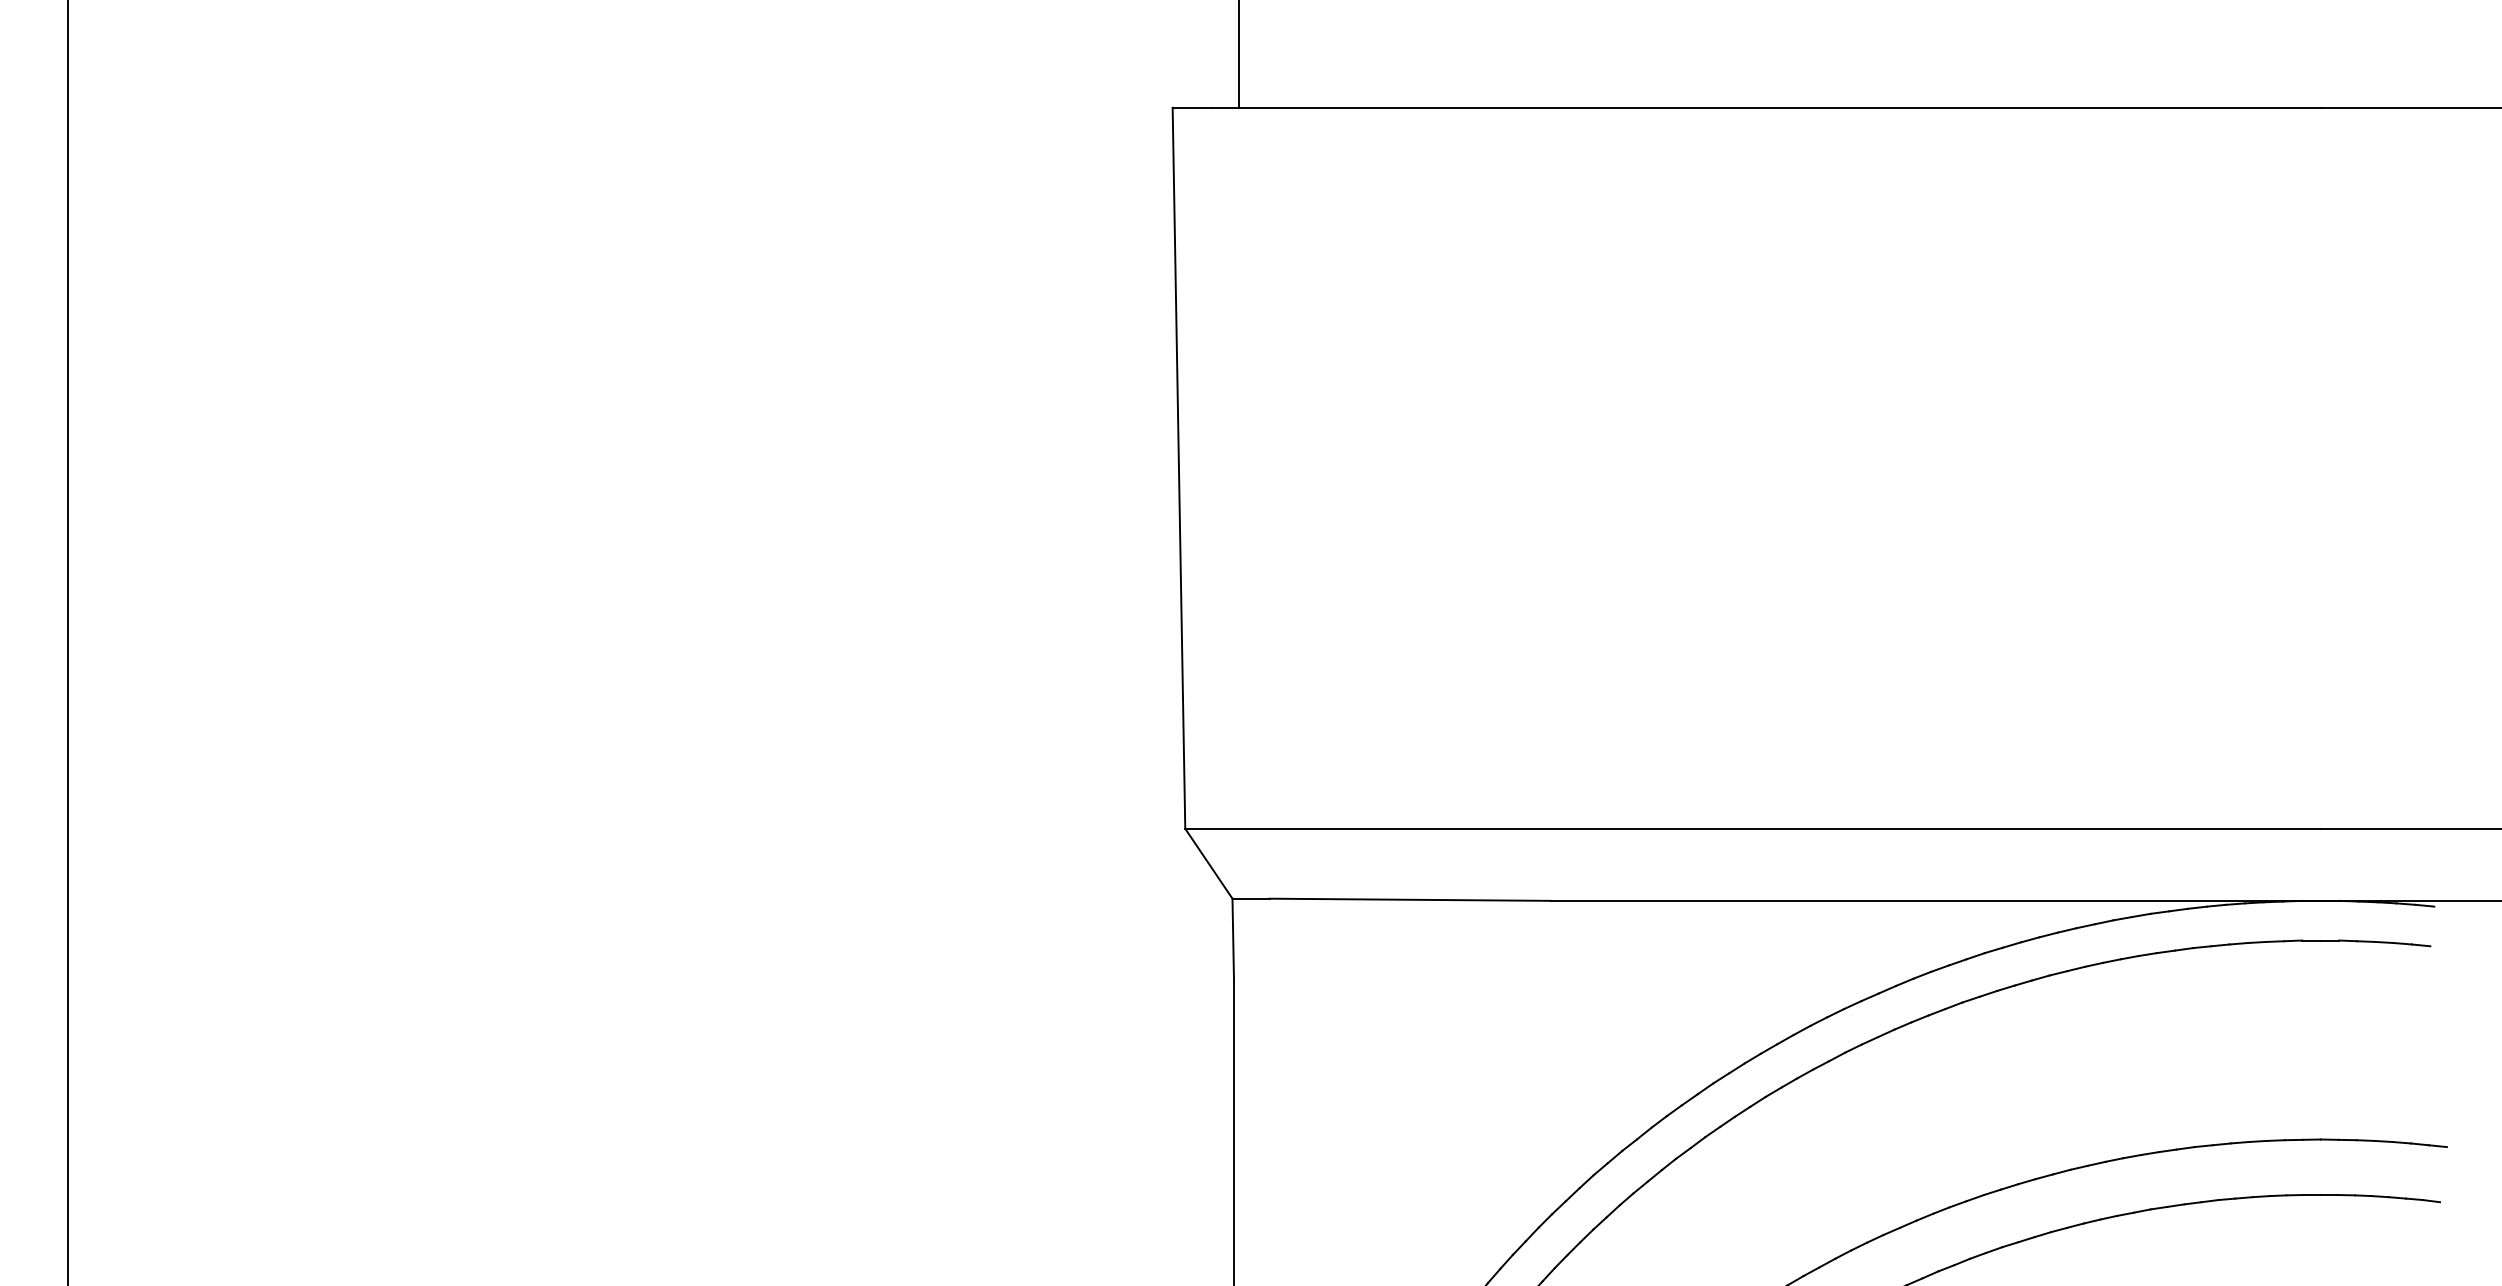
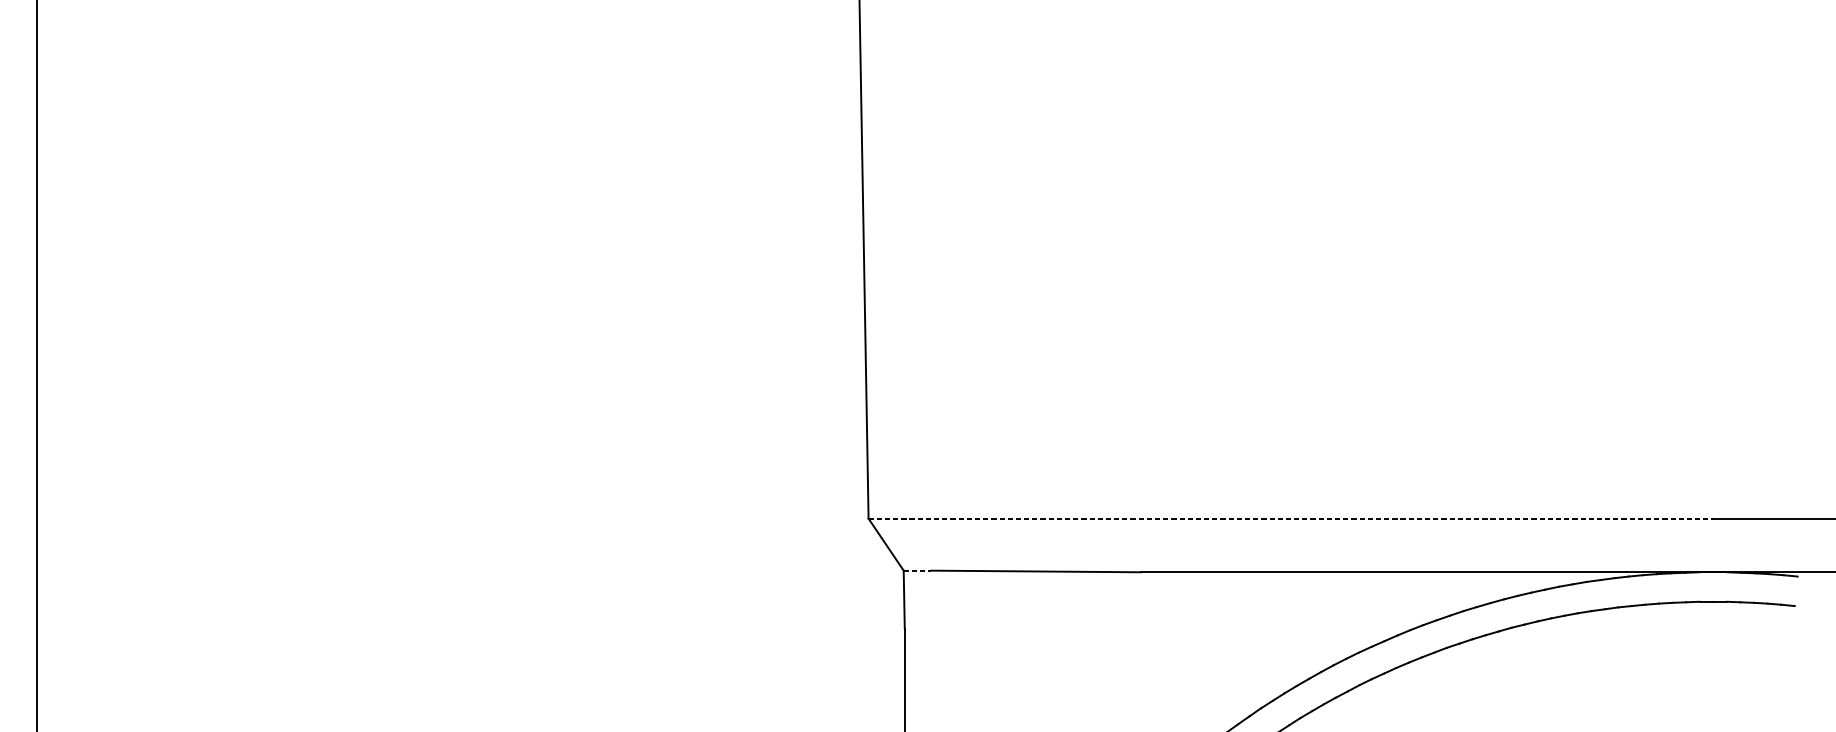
line: (1753, 828) -> (1291, 518), solid -> dashed
line: (1251, 898) -> (917, 570), solid -> dashed

